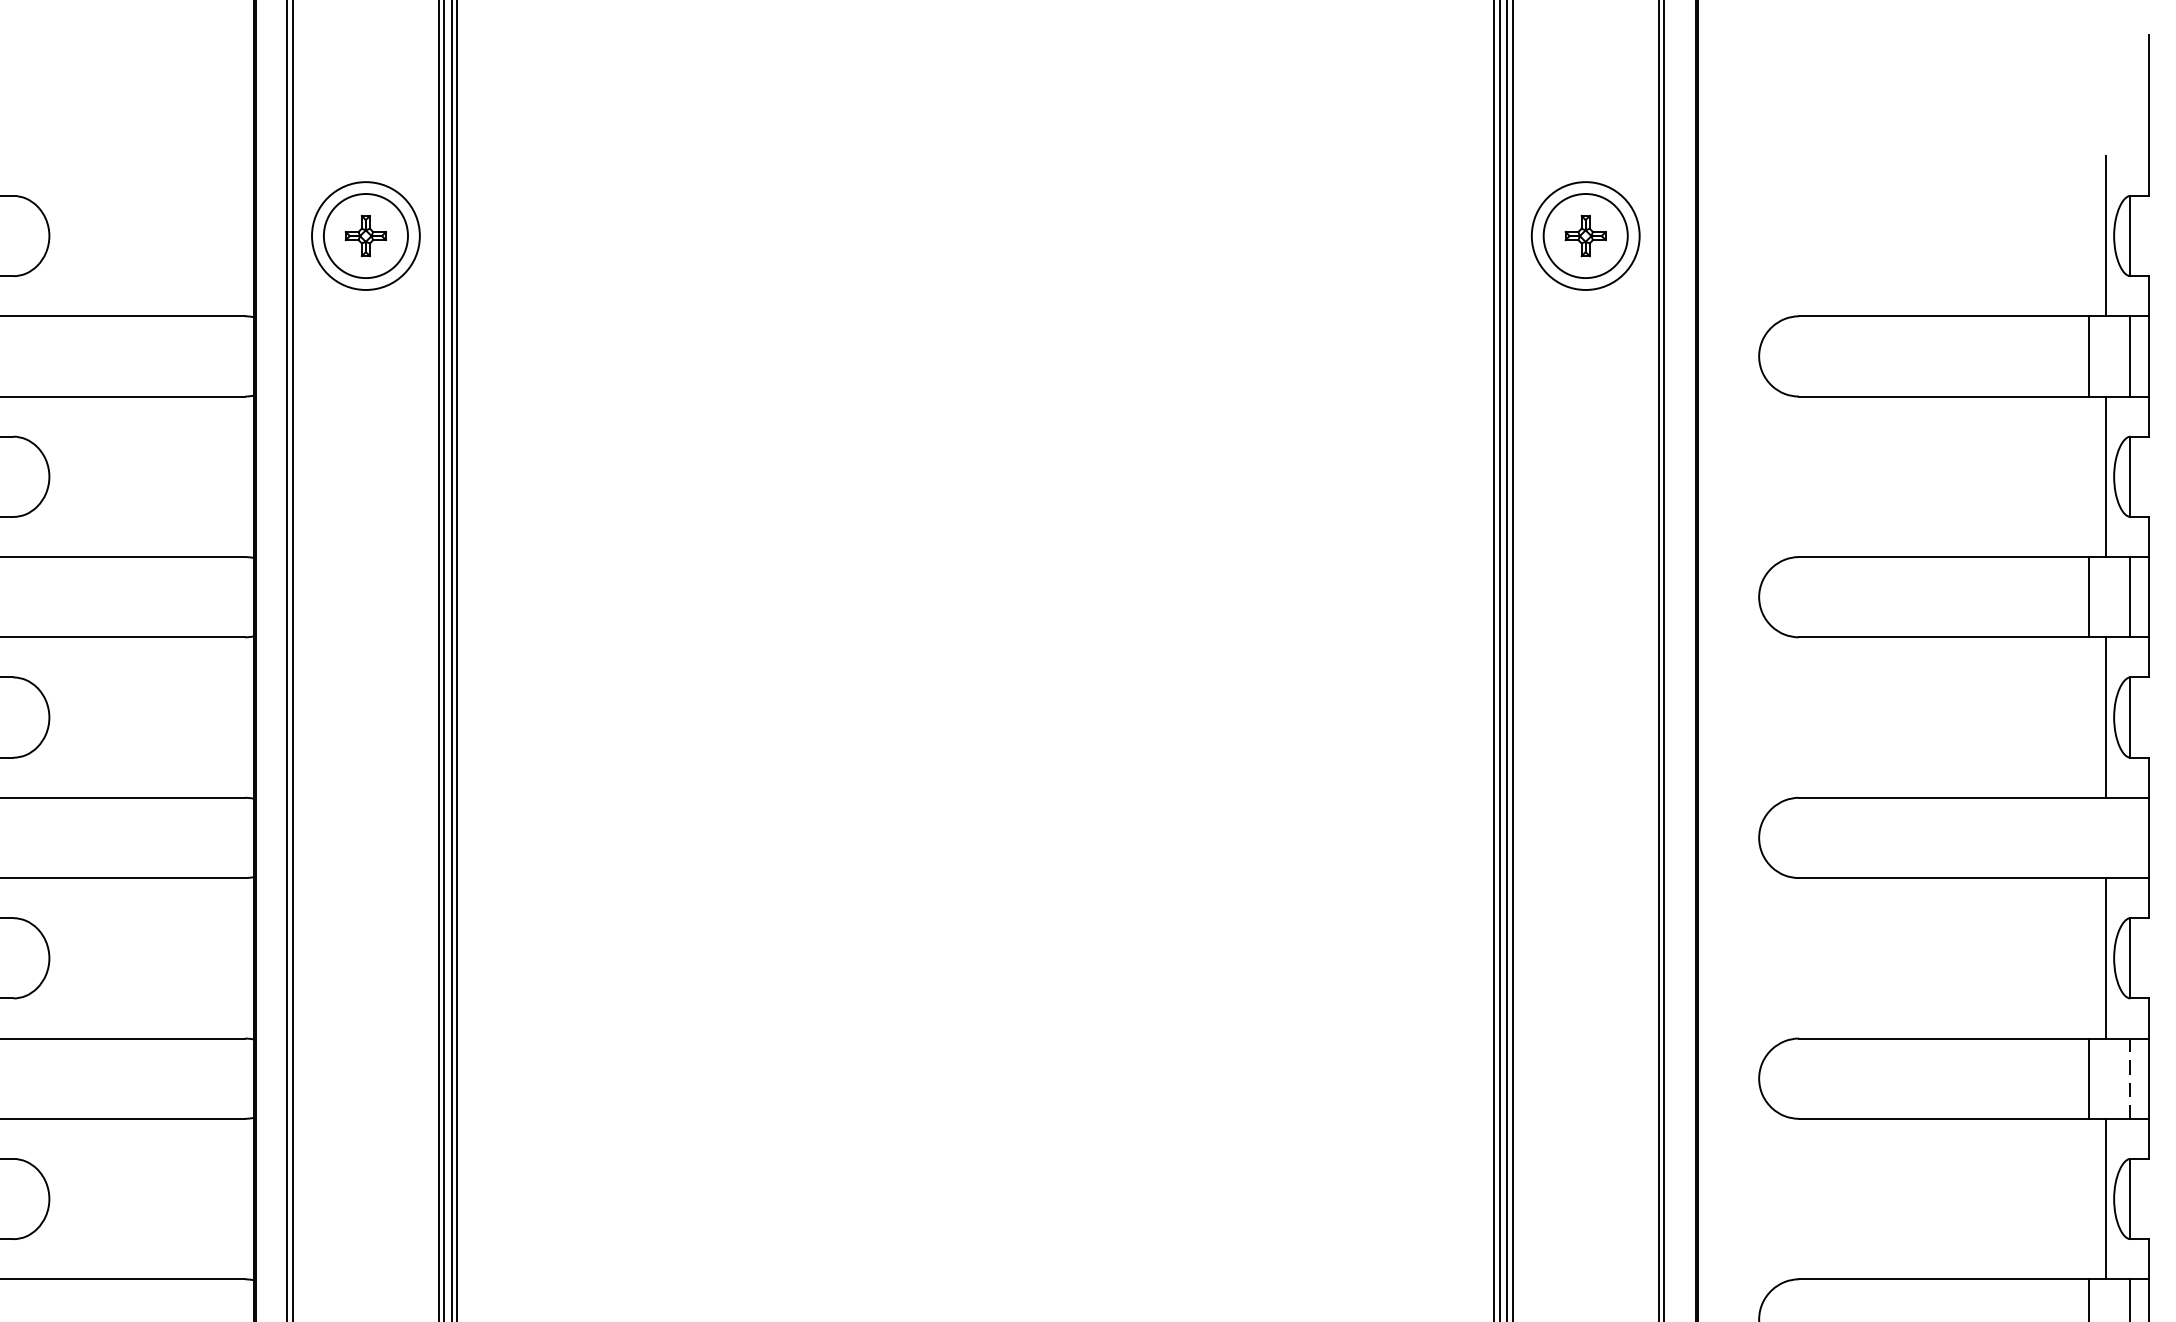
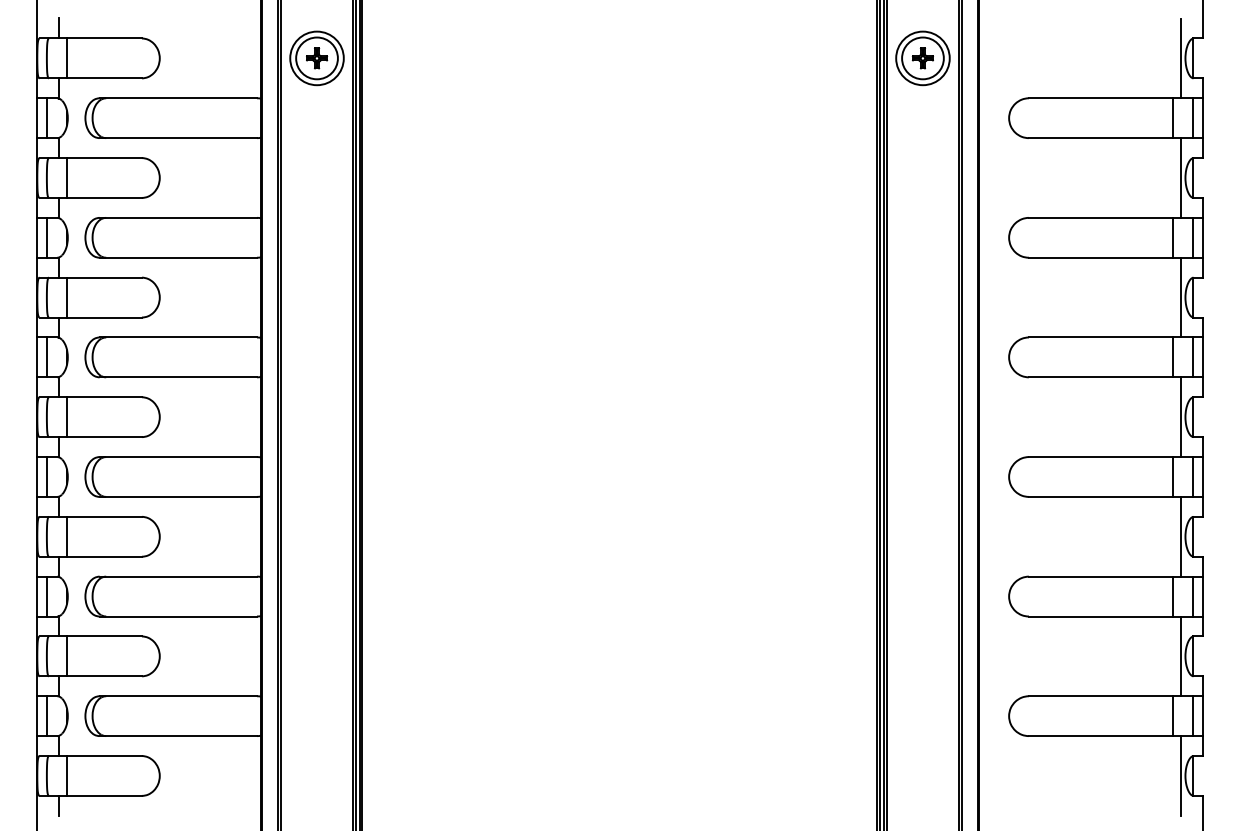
line: (2088, 838) -> (1172, 357), added
line: (2130, 838) -> (1193, 357), added
line: (2130, 1077) -> (1193, 476), dashed -> solid

